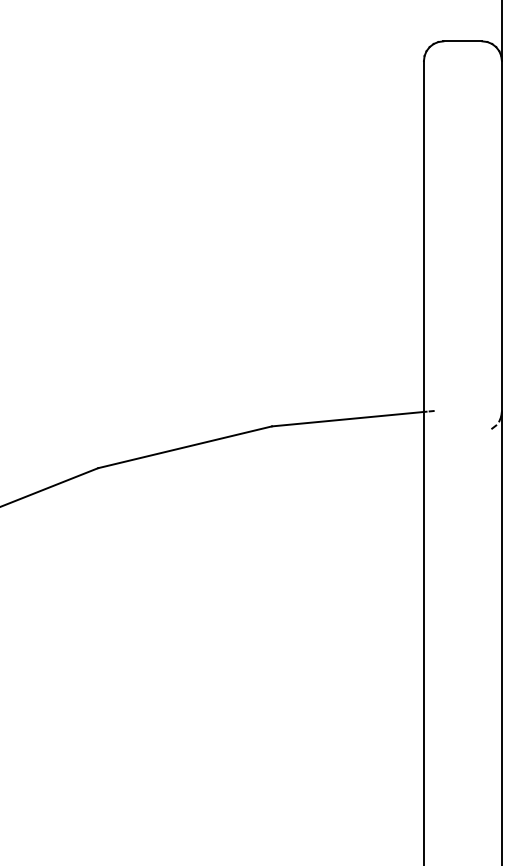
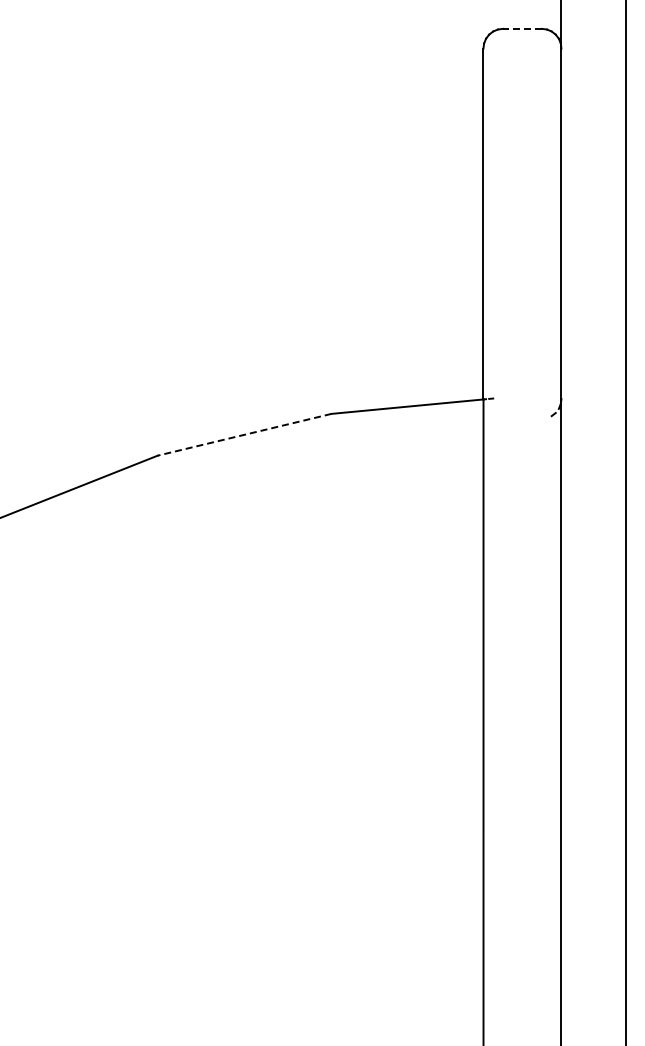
line: (461, 41) -> (521, 28), solid -> dashed
line: (184, 447) -> (244, 434), solid -> dashed

